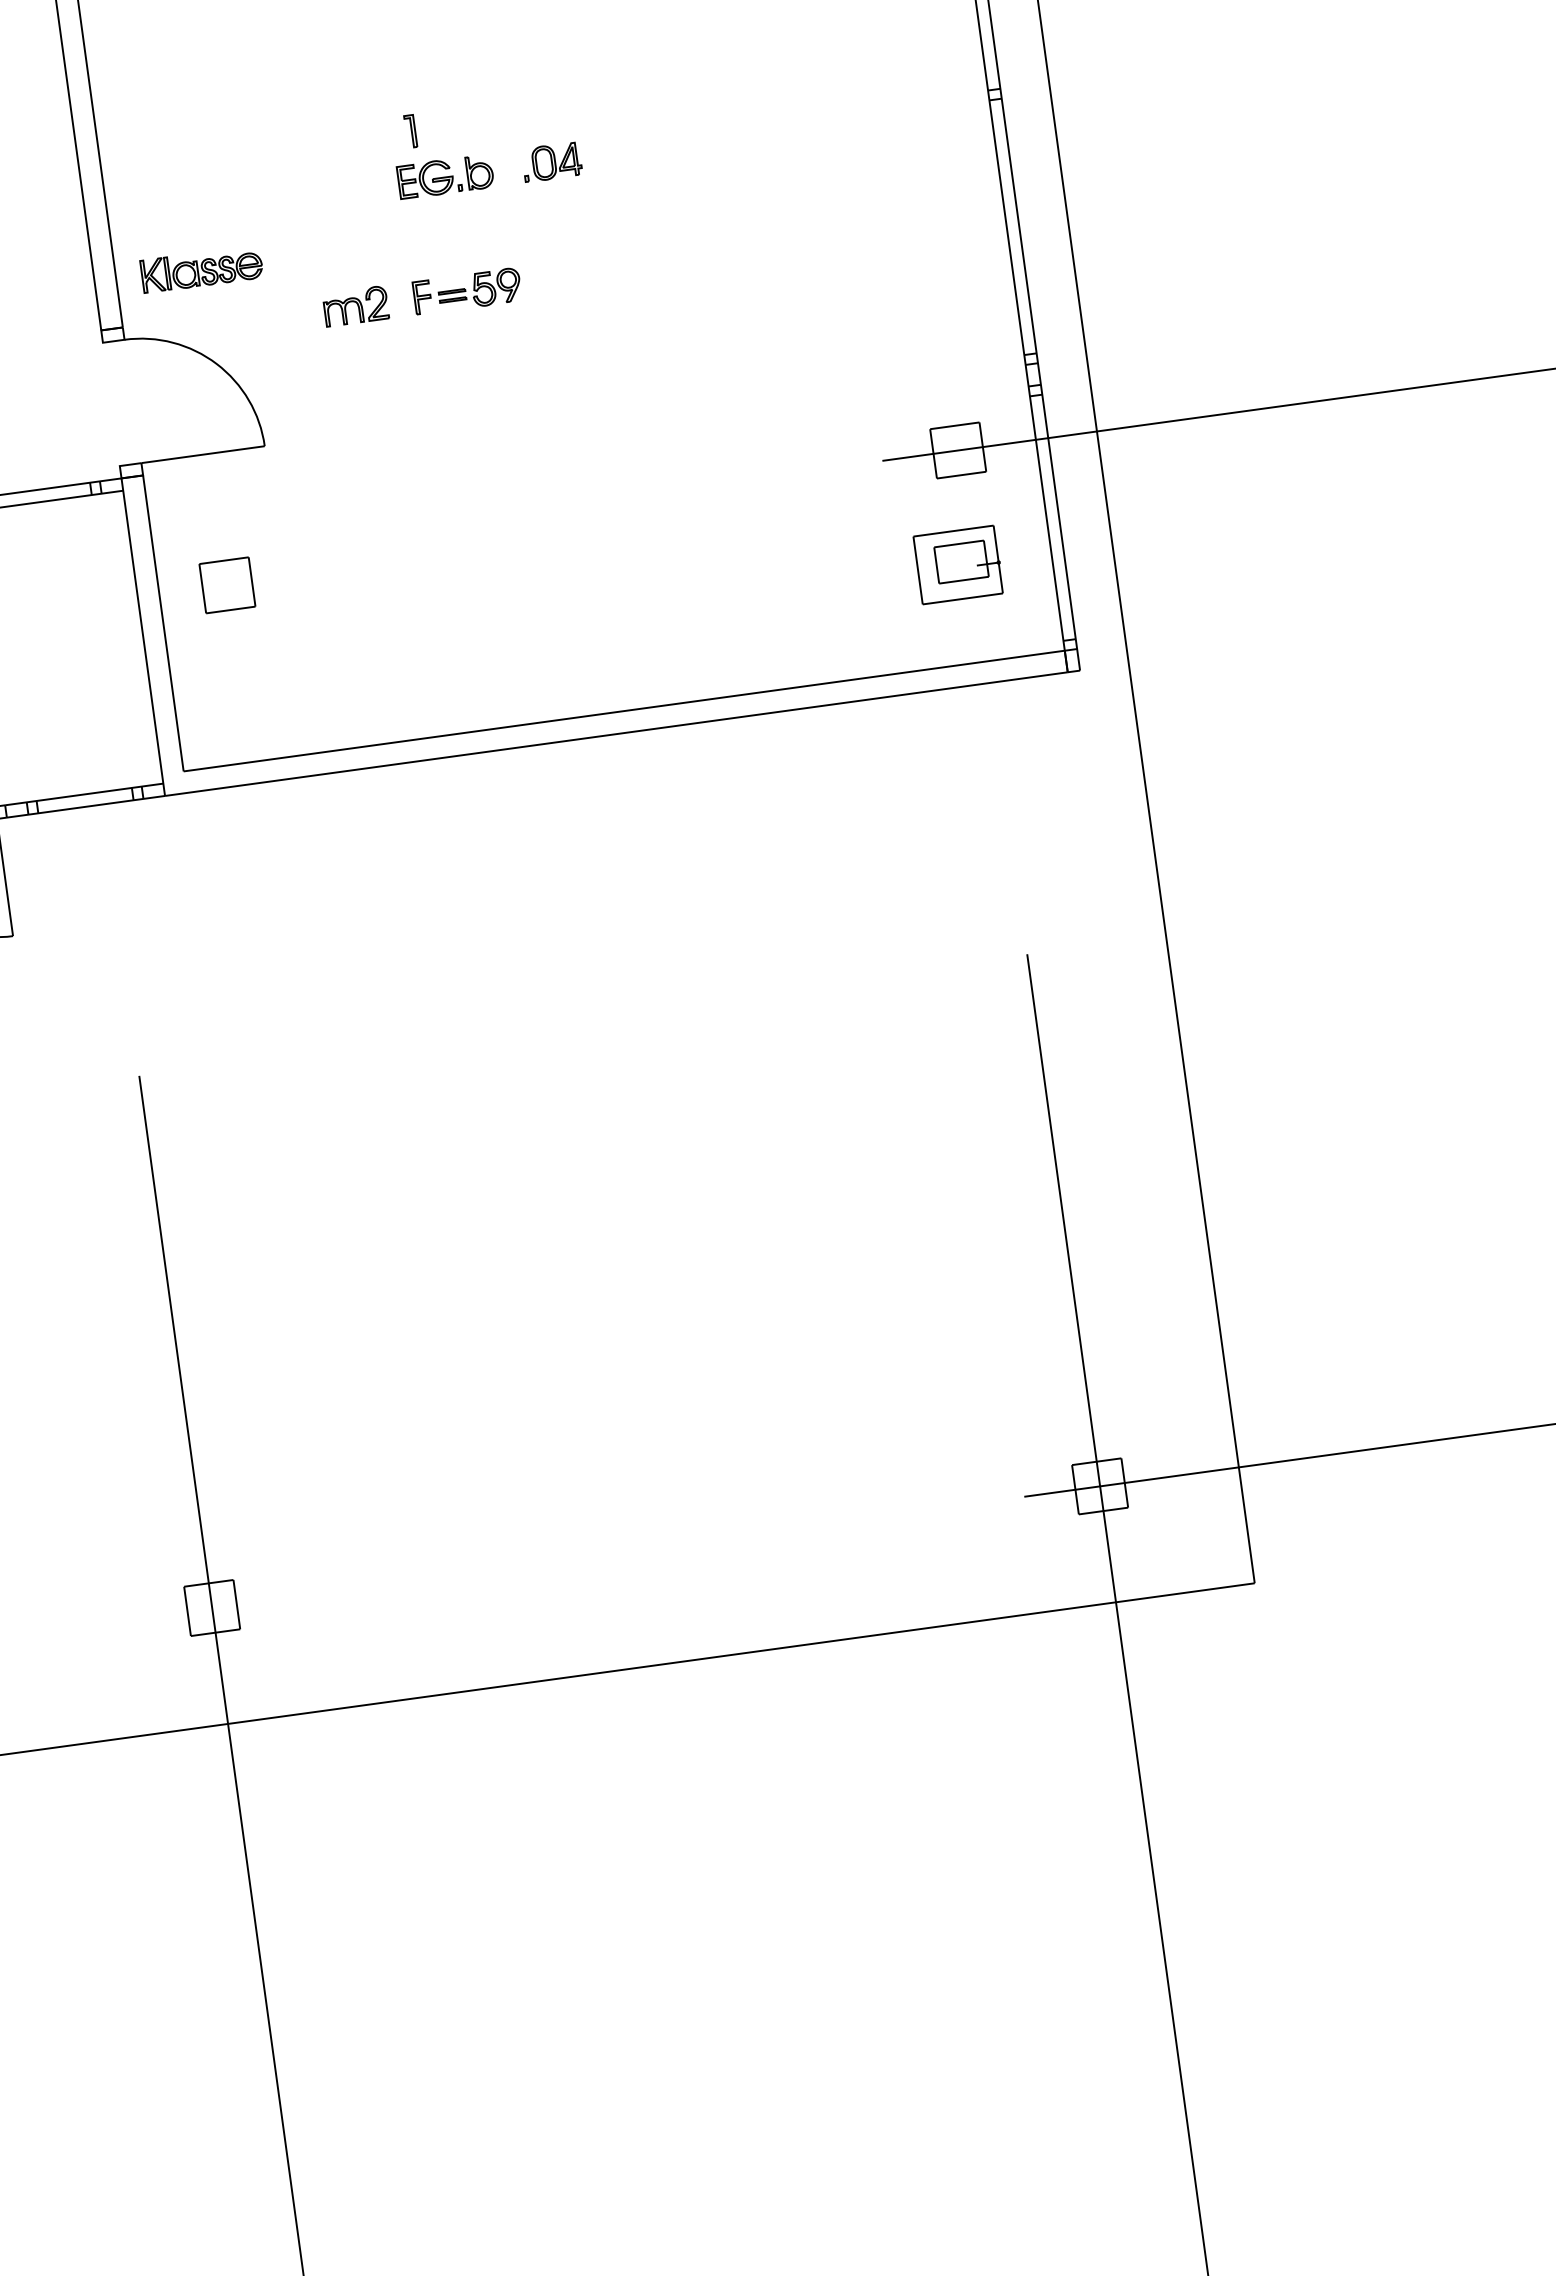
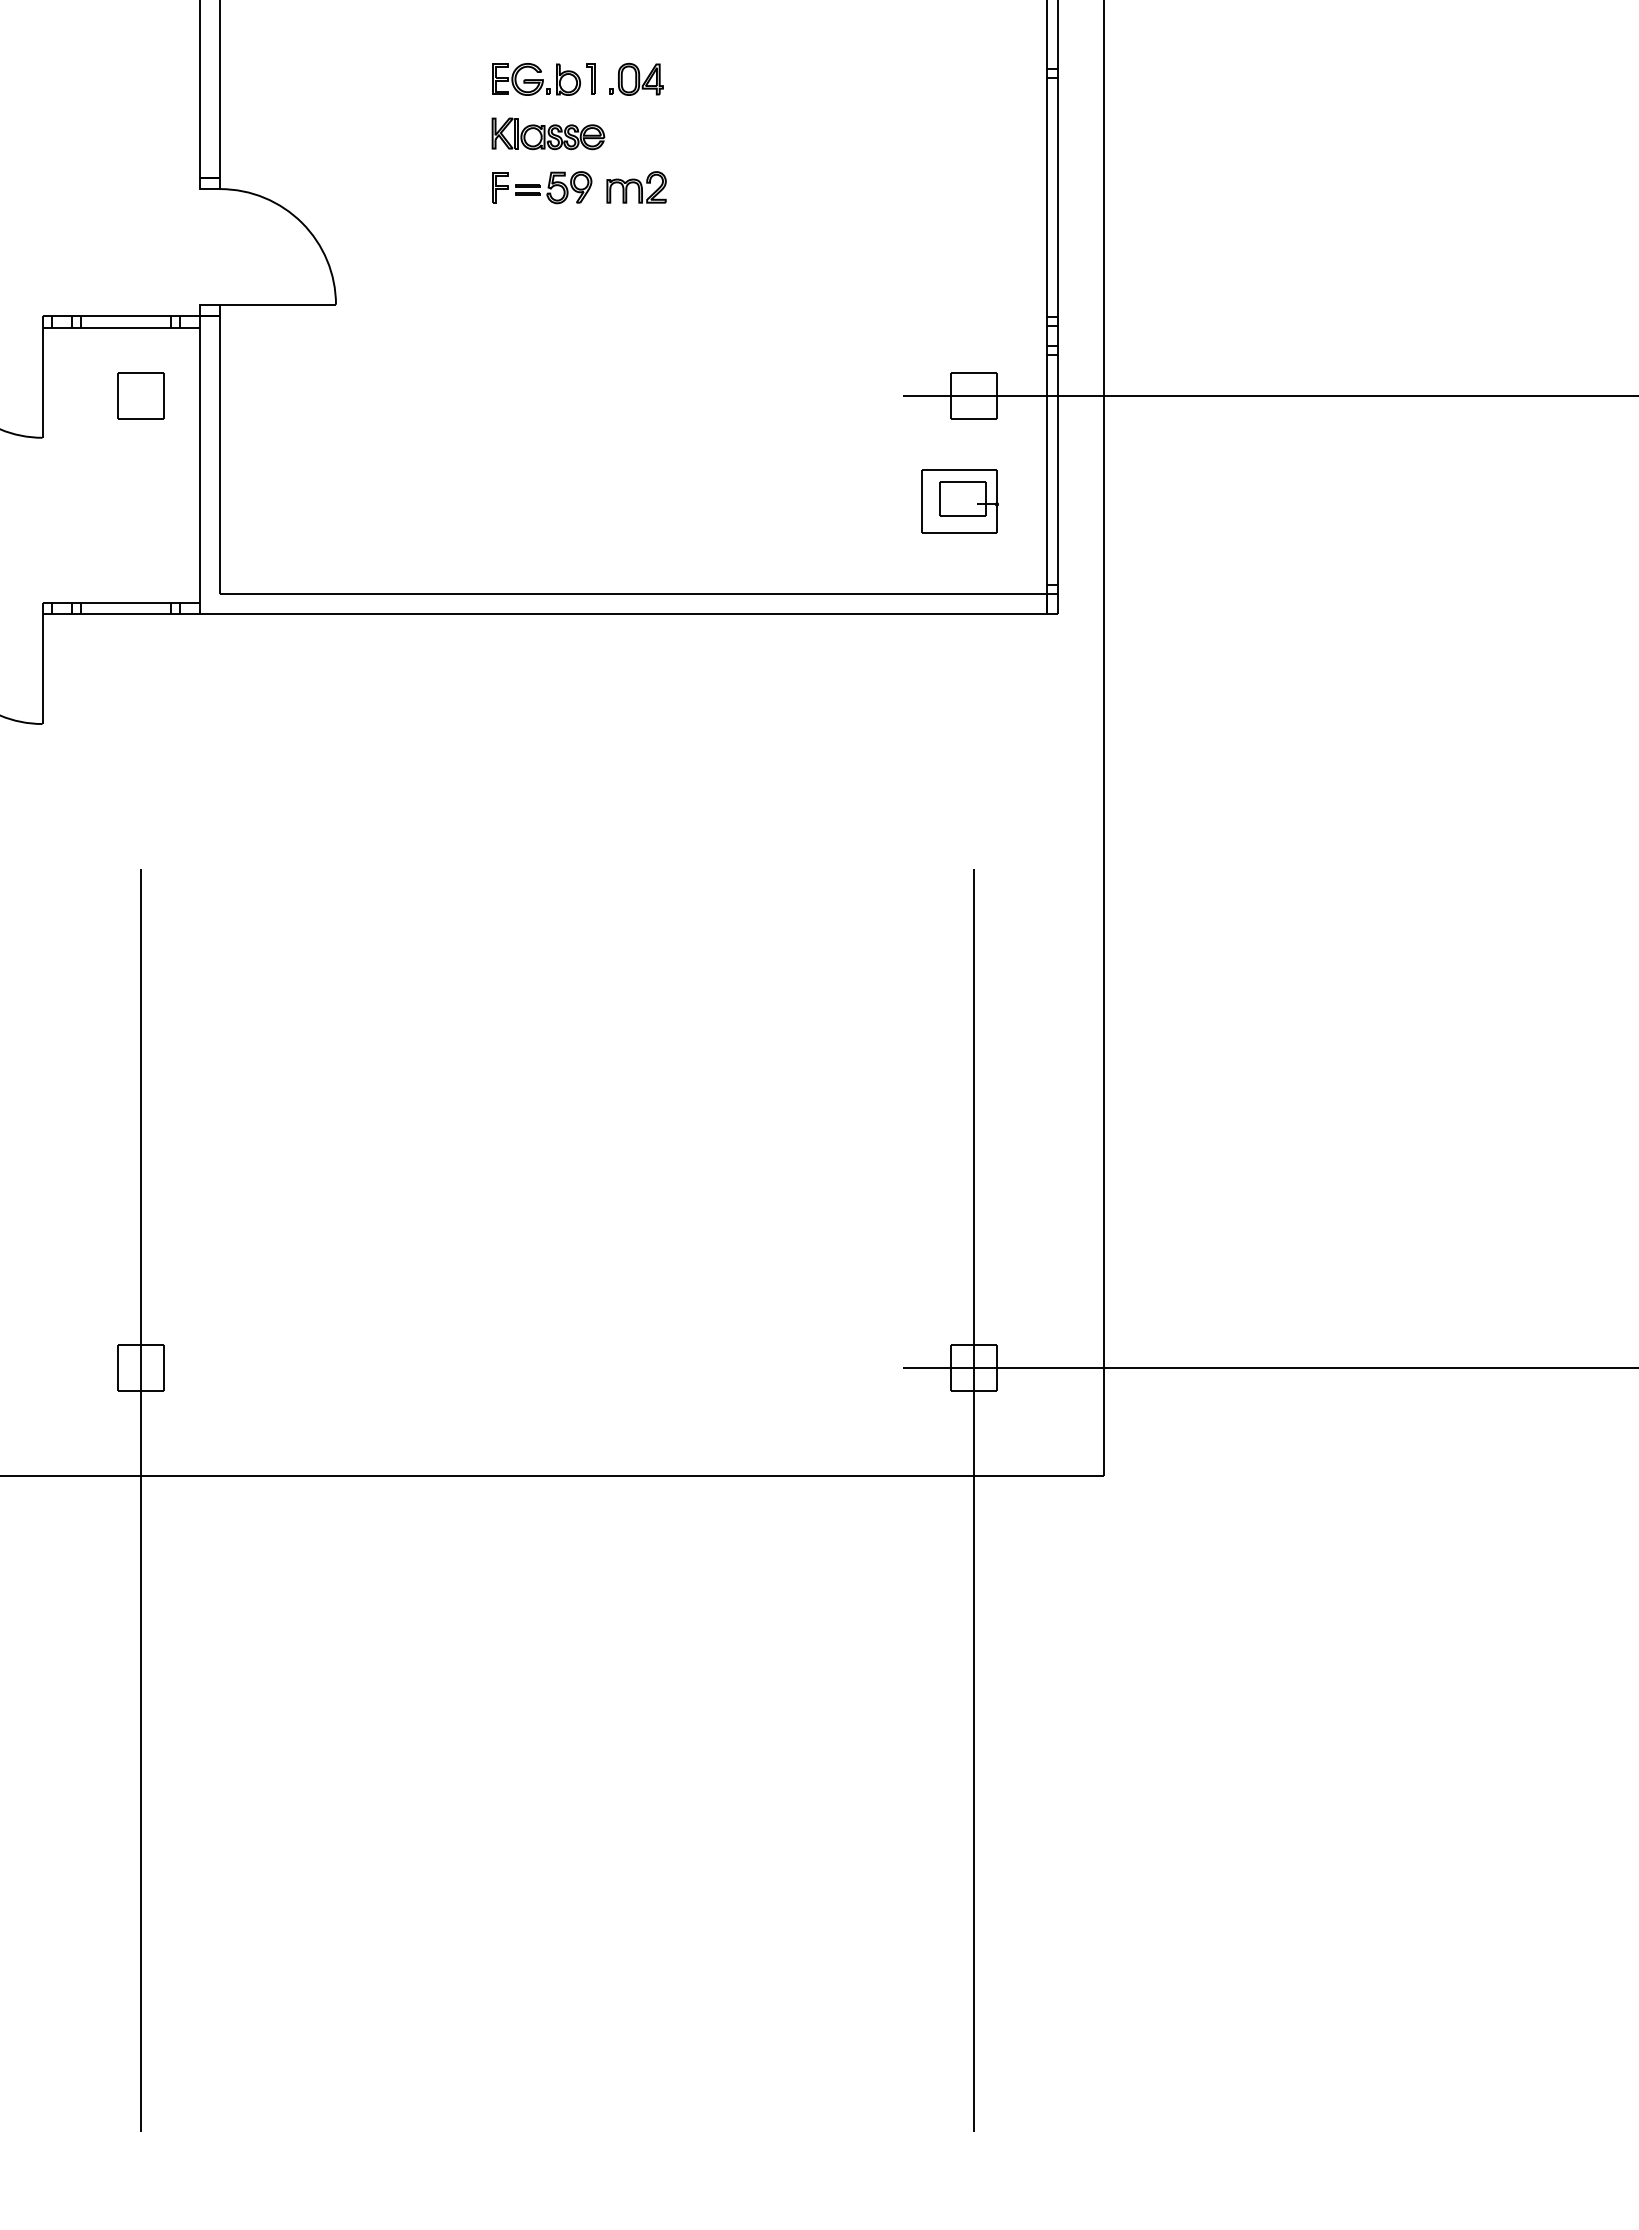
part: (409, 130) -> (590, 78), moved
part: (201, 268) -> (548, 133), moved
part: (355, 306) -> (636, 187), moved
part: (226, 584) -> (140, 395), moved

